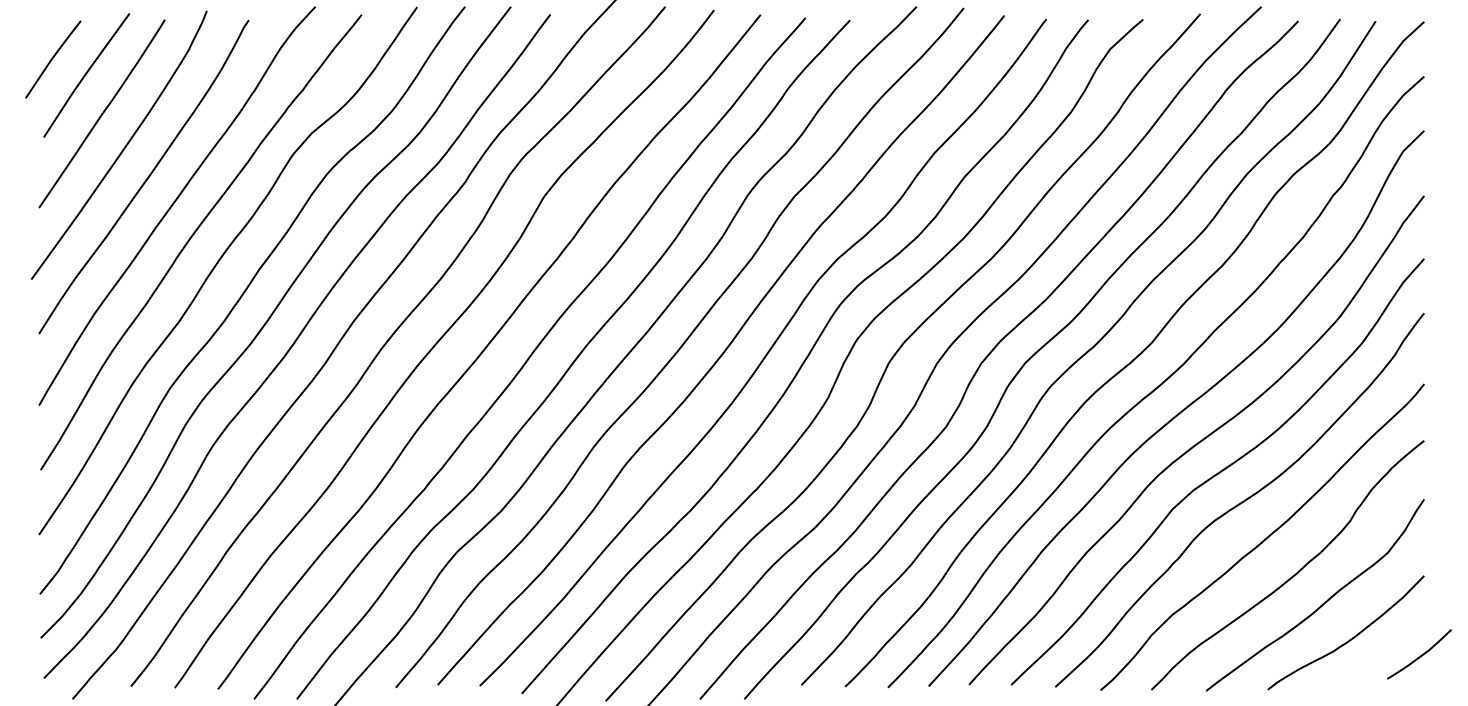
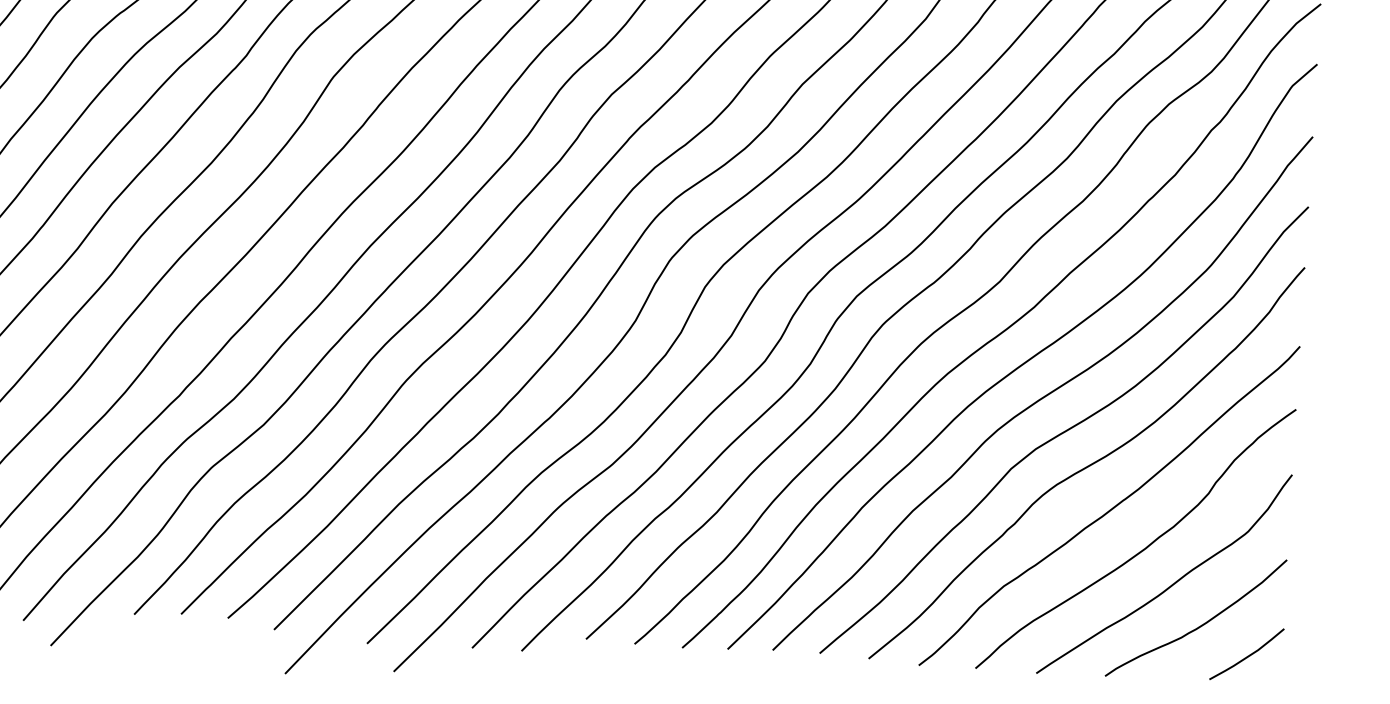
curve: (1420, 655) -> (1247, 655), moved

